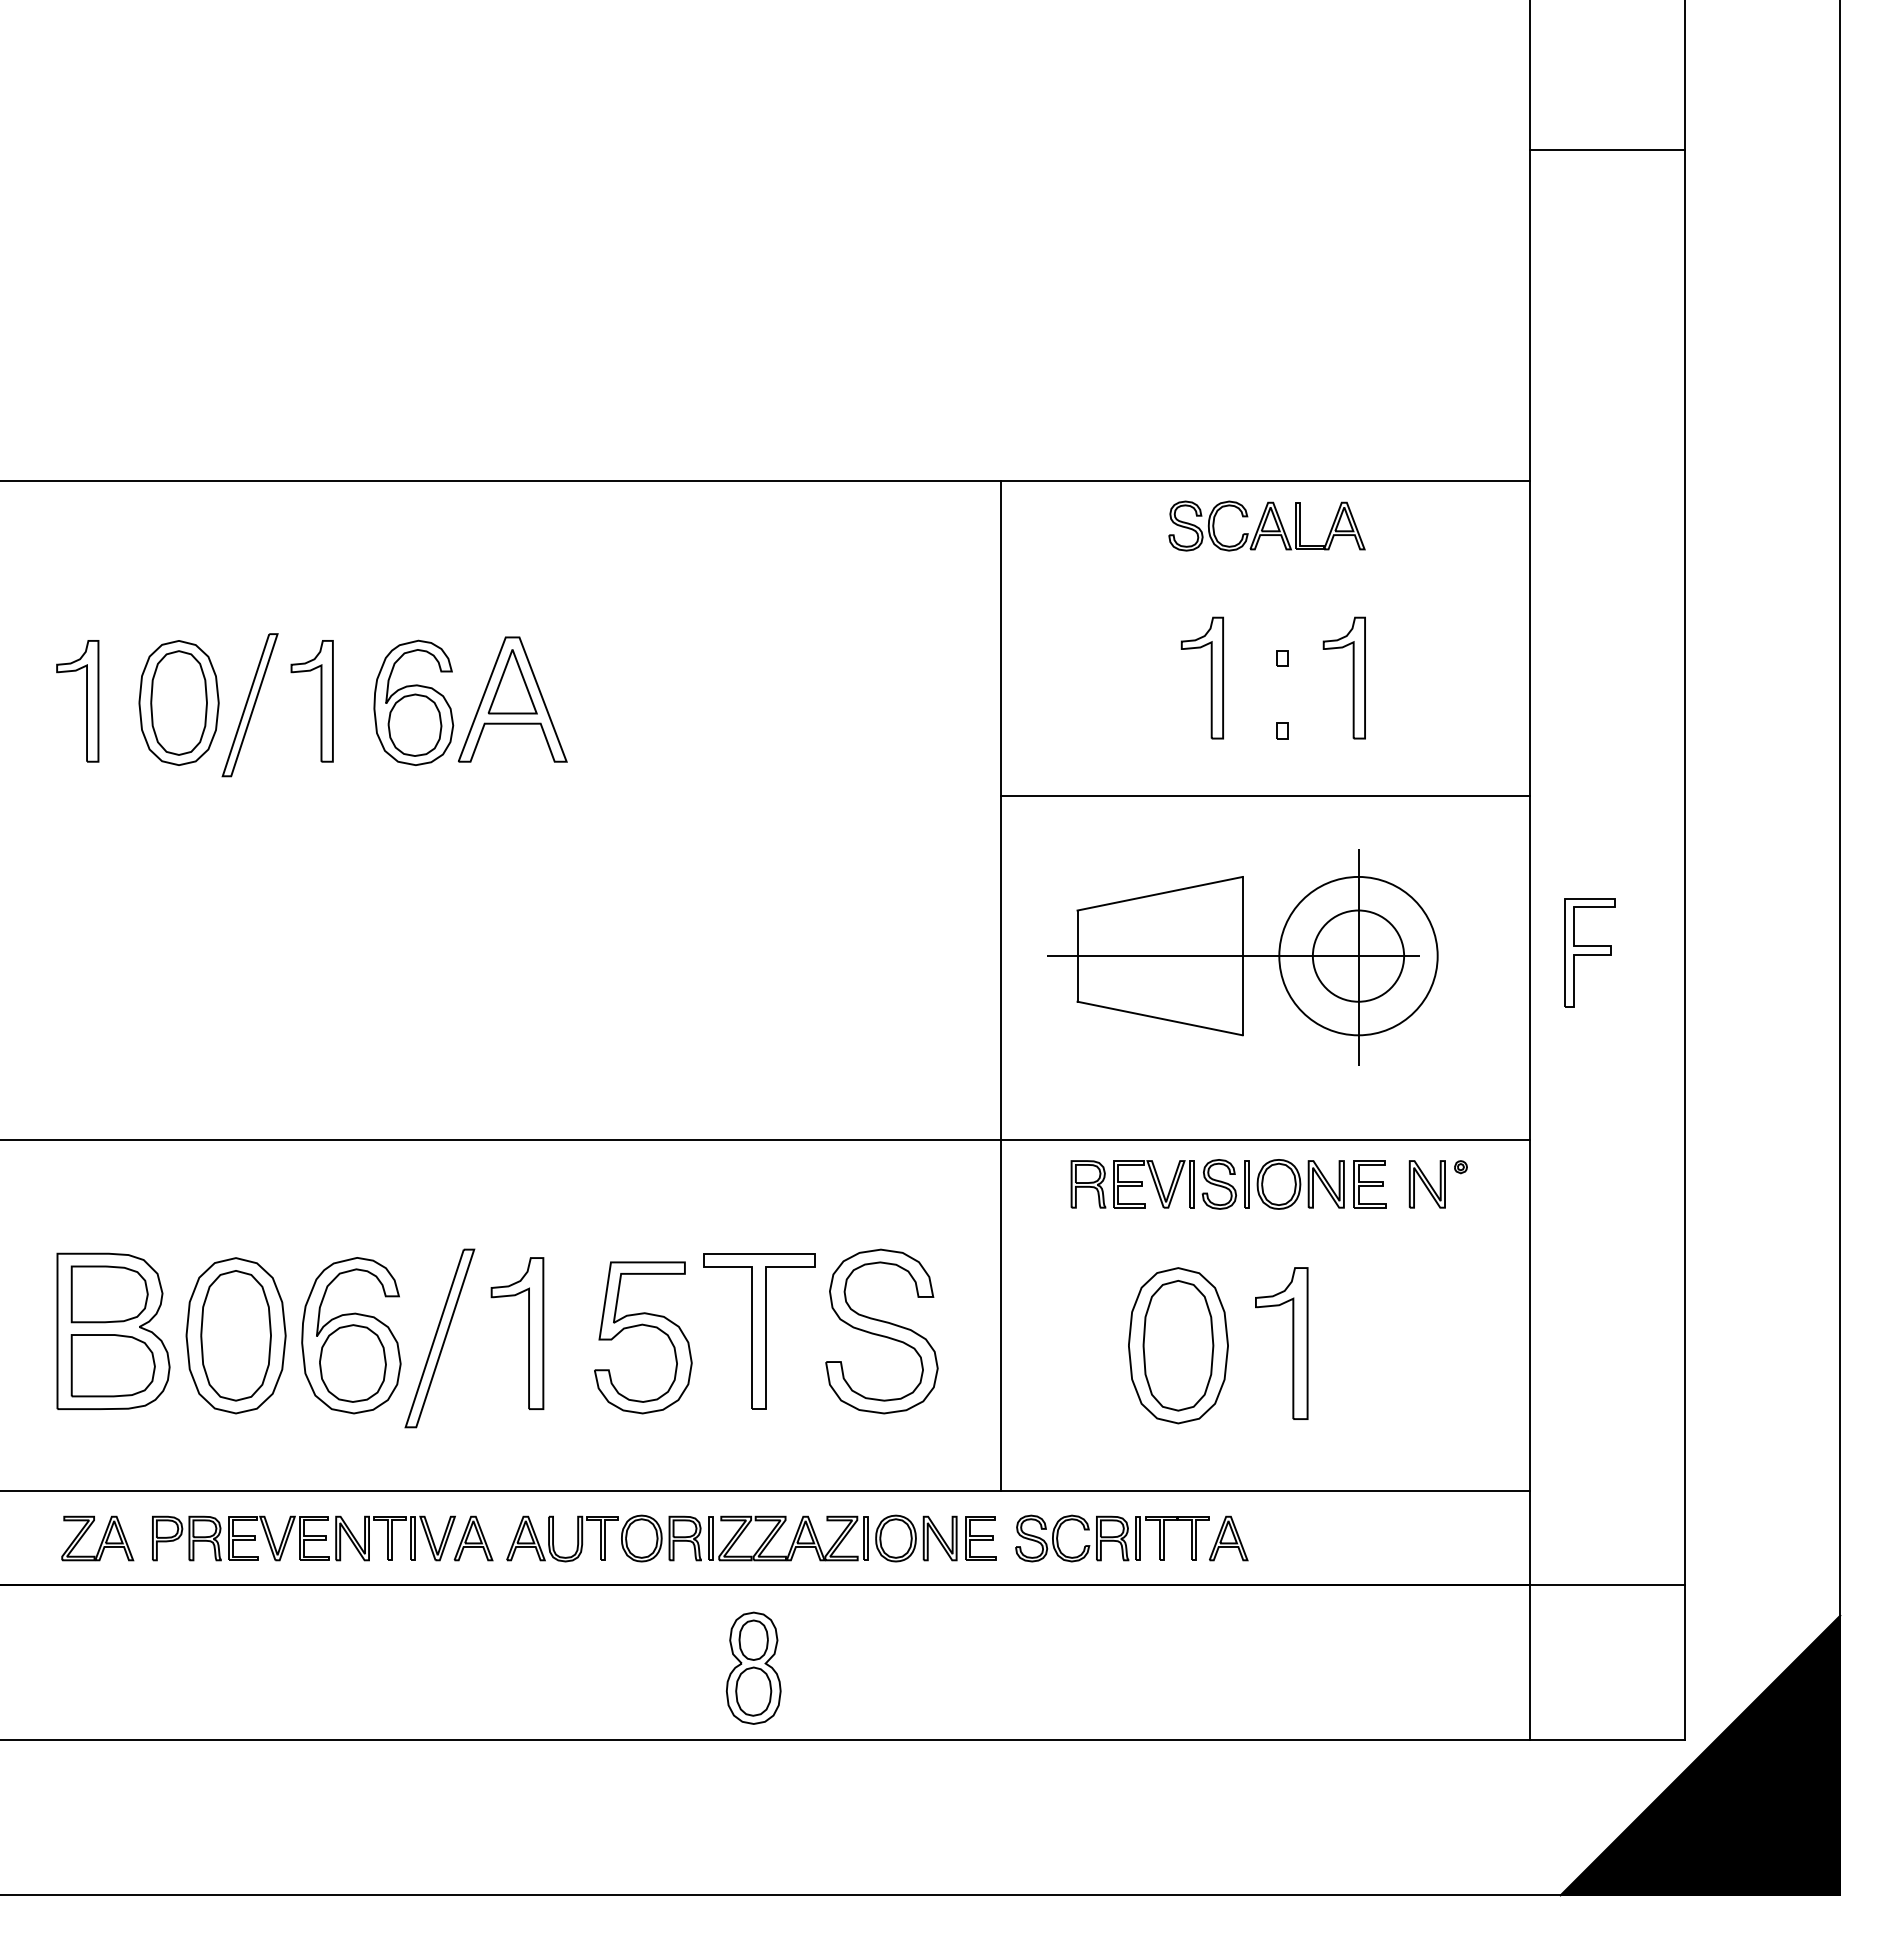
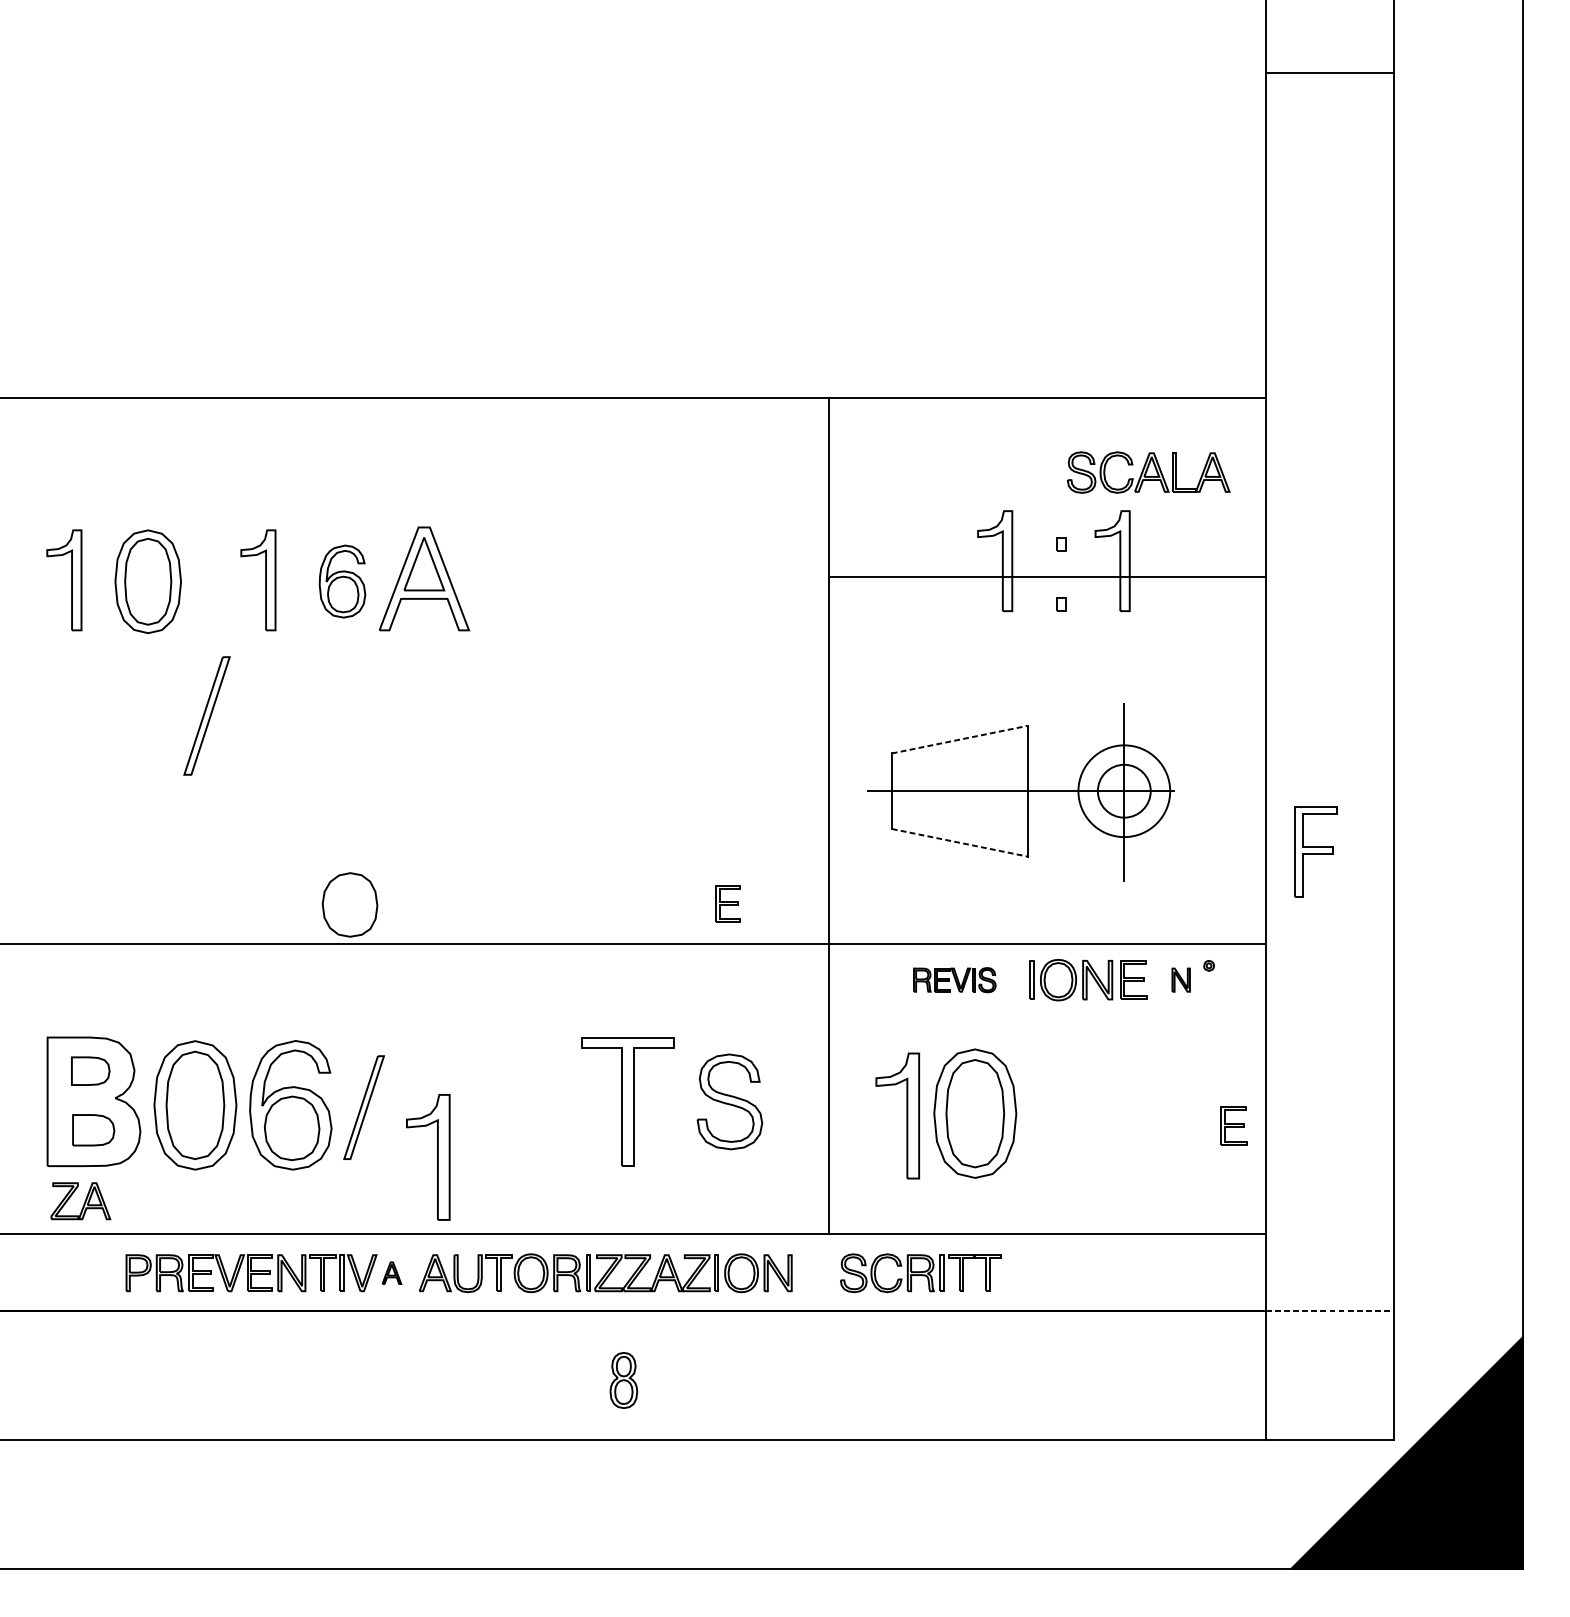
line: (1606, 149) -> (1329, 73), moved
part: (1266, 525) -> (1148, 472), moved
part: (413, 702) -> (342, 581), size x0.7
part: (249, 705) -> (206, 716), moved
line: (1265, 795) -> (1047, 576), moved
line: (1160, 893) -> (960, 739), solid -> dashed
part: (1589, 952) -> (1315, 851), moved
circle: (1358, 955) -> (1124, 790), size x0.7
circle: (1358, 955) -> (1124, 790), size x0.7
line: (1160, 1018) -> (960, 842), solid -> dashed
part: (422, 1093) -> (349, 904), added
part: (1153, 1184) -> (954, 980), size x0.6
part: (1426, 1184) -> (1180, 980), size x0.6
part: (109, 1294) -> (90, 1071), size x0.6
part: (645, 1326) -> (534, 1097), removed
part: (881, 1331) -> (729, 1101), size x0.7
part: (528, 1333) -> (437, 1157), moved
part: (439, 1338) -> (363, 1107), size x0.7
part: (1292, 1343) -> (906, 1115), moved
part: (1490, 1360) -> (1233, 1125), added
part: (112, 1365) -> (93, 1130), size x0.6
part: (97, 1538) -> (80, 1201), moved
part: (473, 1538) -> (391, 1273), size x0.6
part: (980, 1538) -> (727, 904), moved
part: (1228, 1538) -> (1016, 1273), removed
line: (1607, 1584) -> (1330, 1311), solid -> dashed
part: (753, 1667) -> (623, 1379), size x0.6

